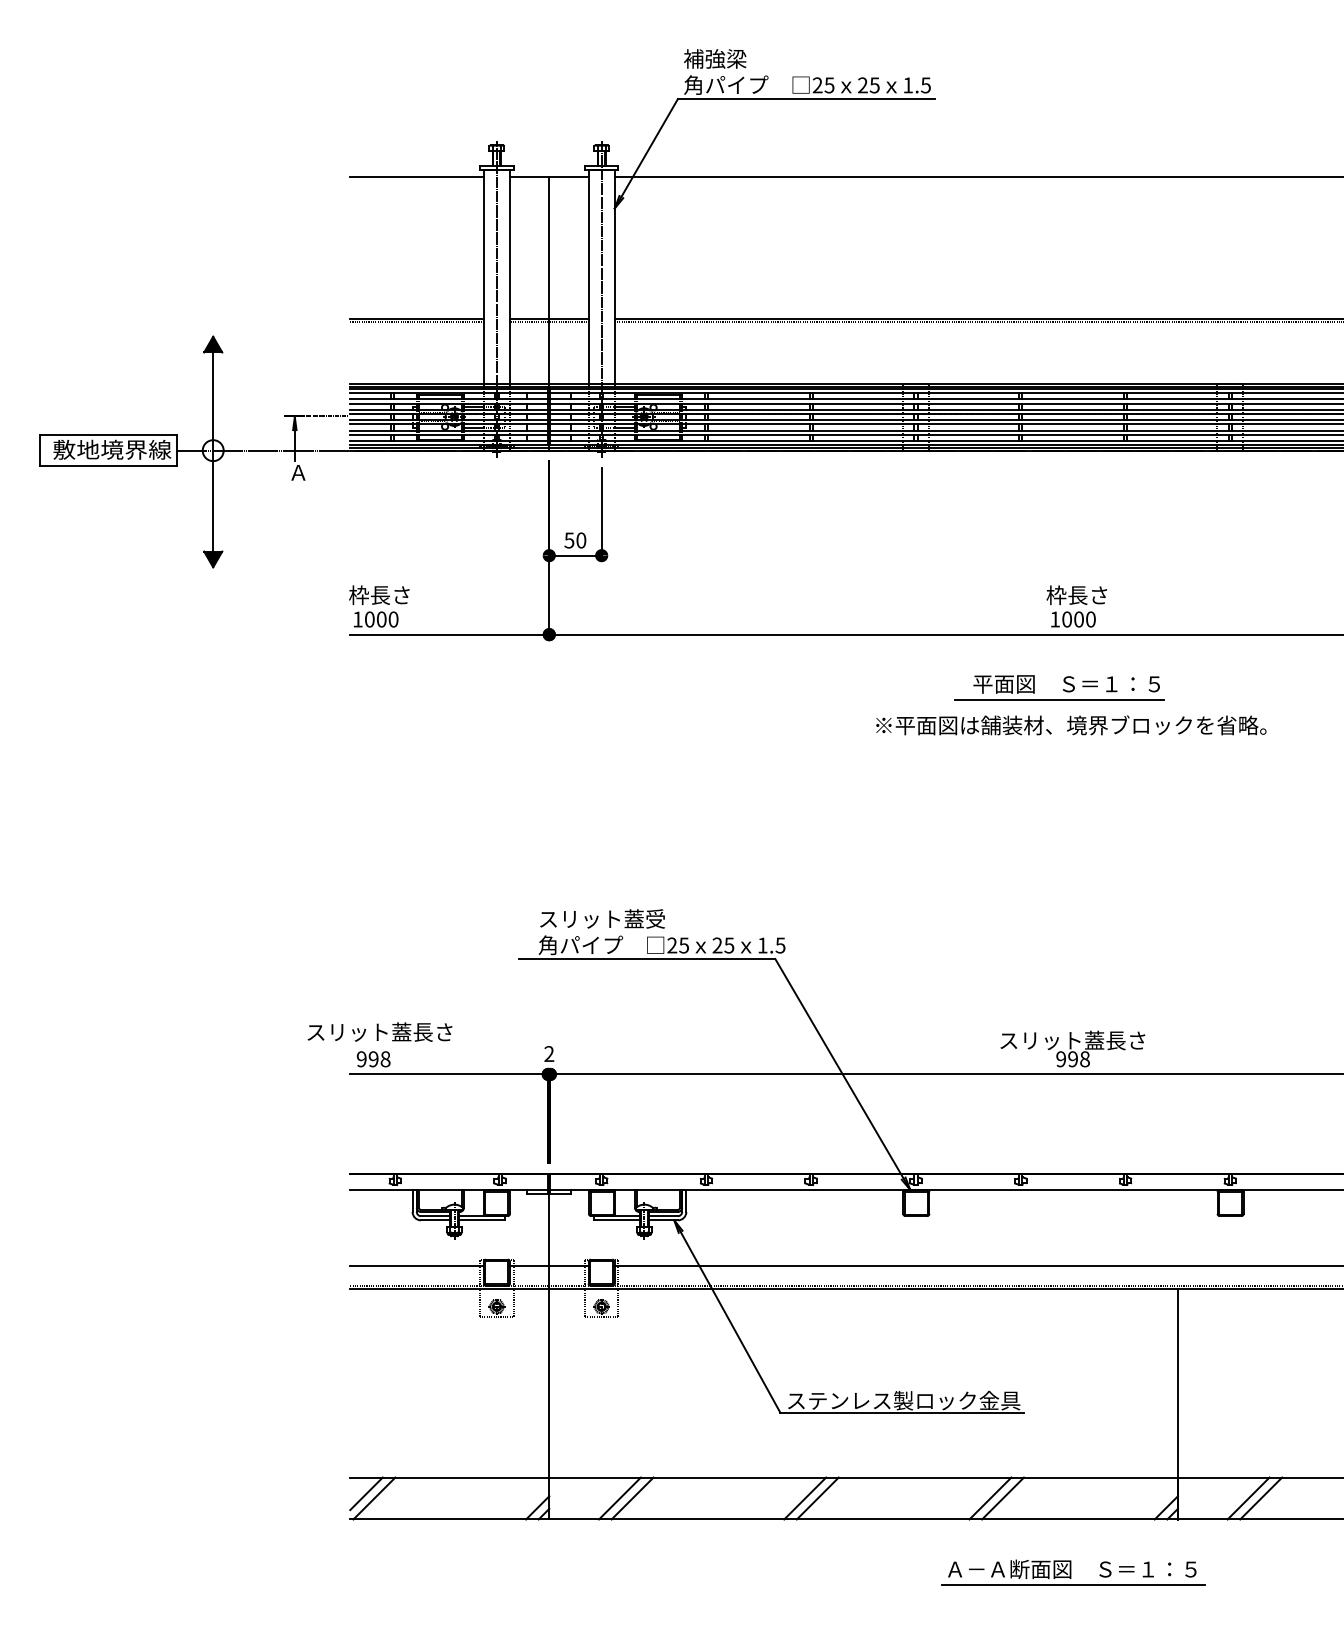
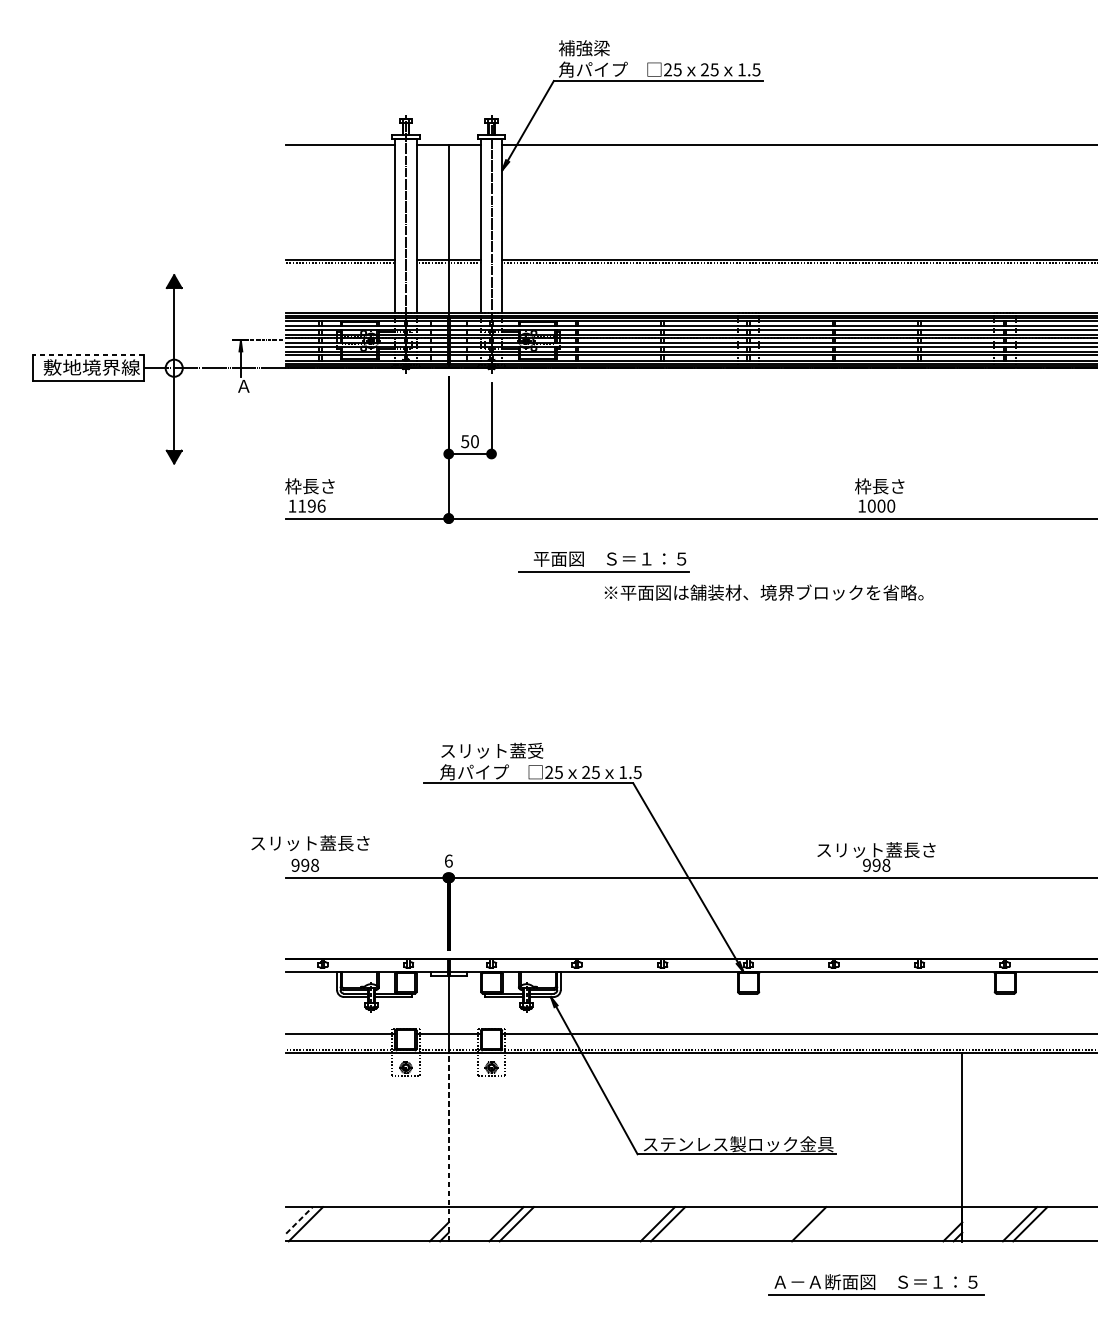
line: (107, 434) -> (87, 355), solid -> dashed
text: (381, 619) -> (311, 506), 1000 -> 1196
part: (1059, 687) -> (604, 561), moved
text: (1071, 725) -> (764, 592), moved
text: (549, 1054) -> (448, 861), 2 -> 6
line: (549, 1403) -> (448, 1146), solid -> dashed
line: (366, 1493) -> (299, 1220), solid -> dashed
line: (1003, 1498) -> (819, 1224), removed

